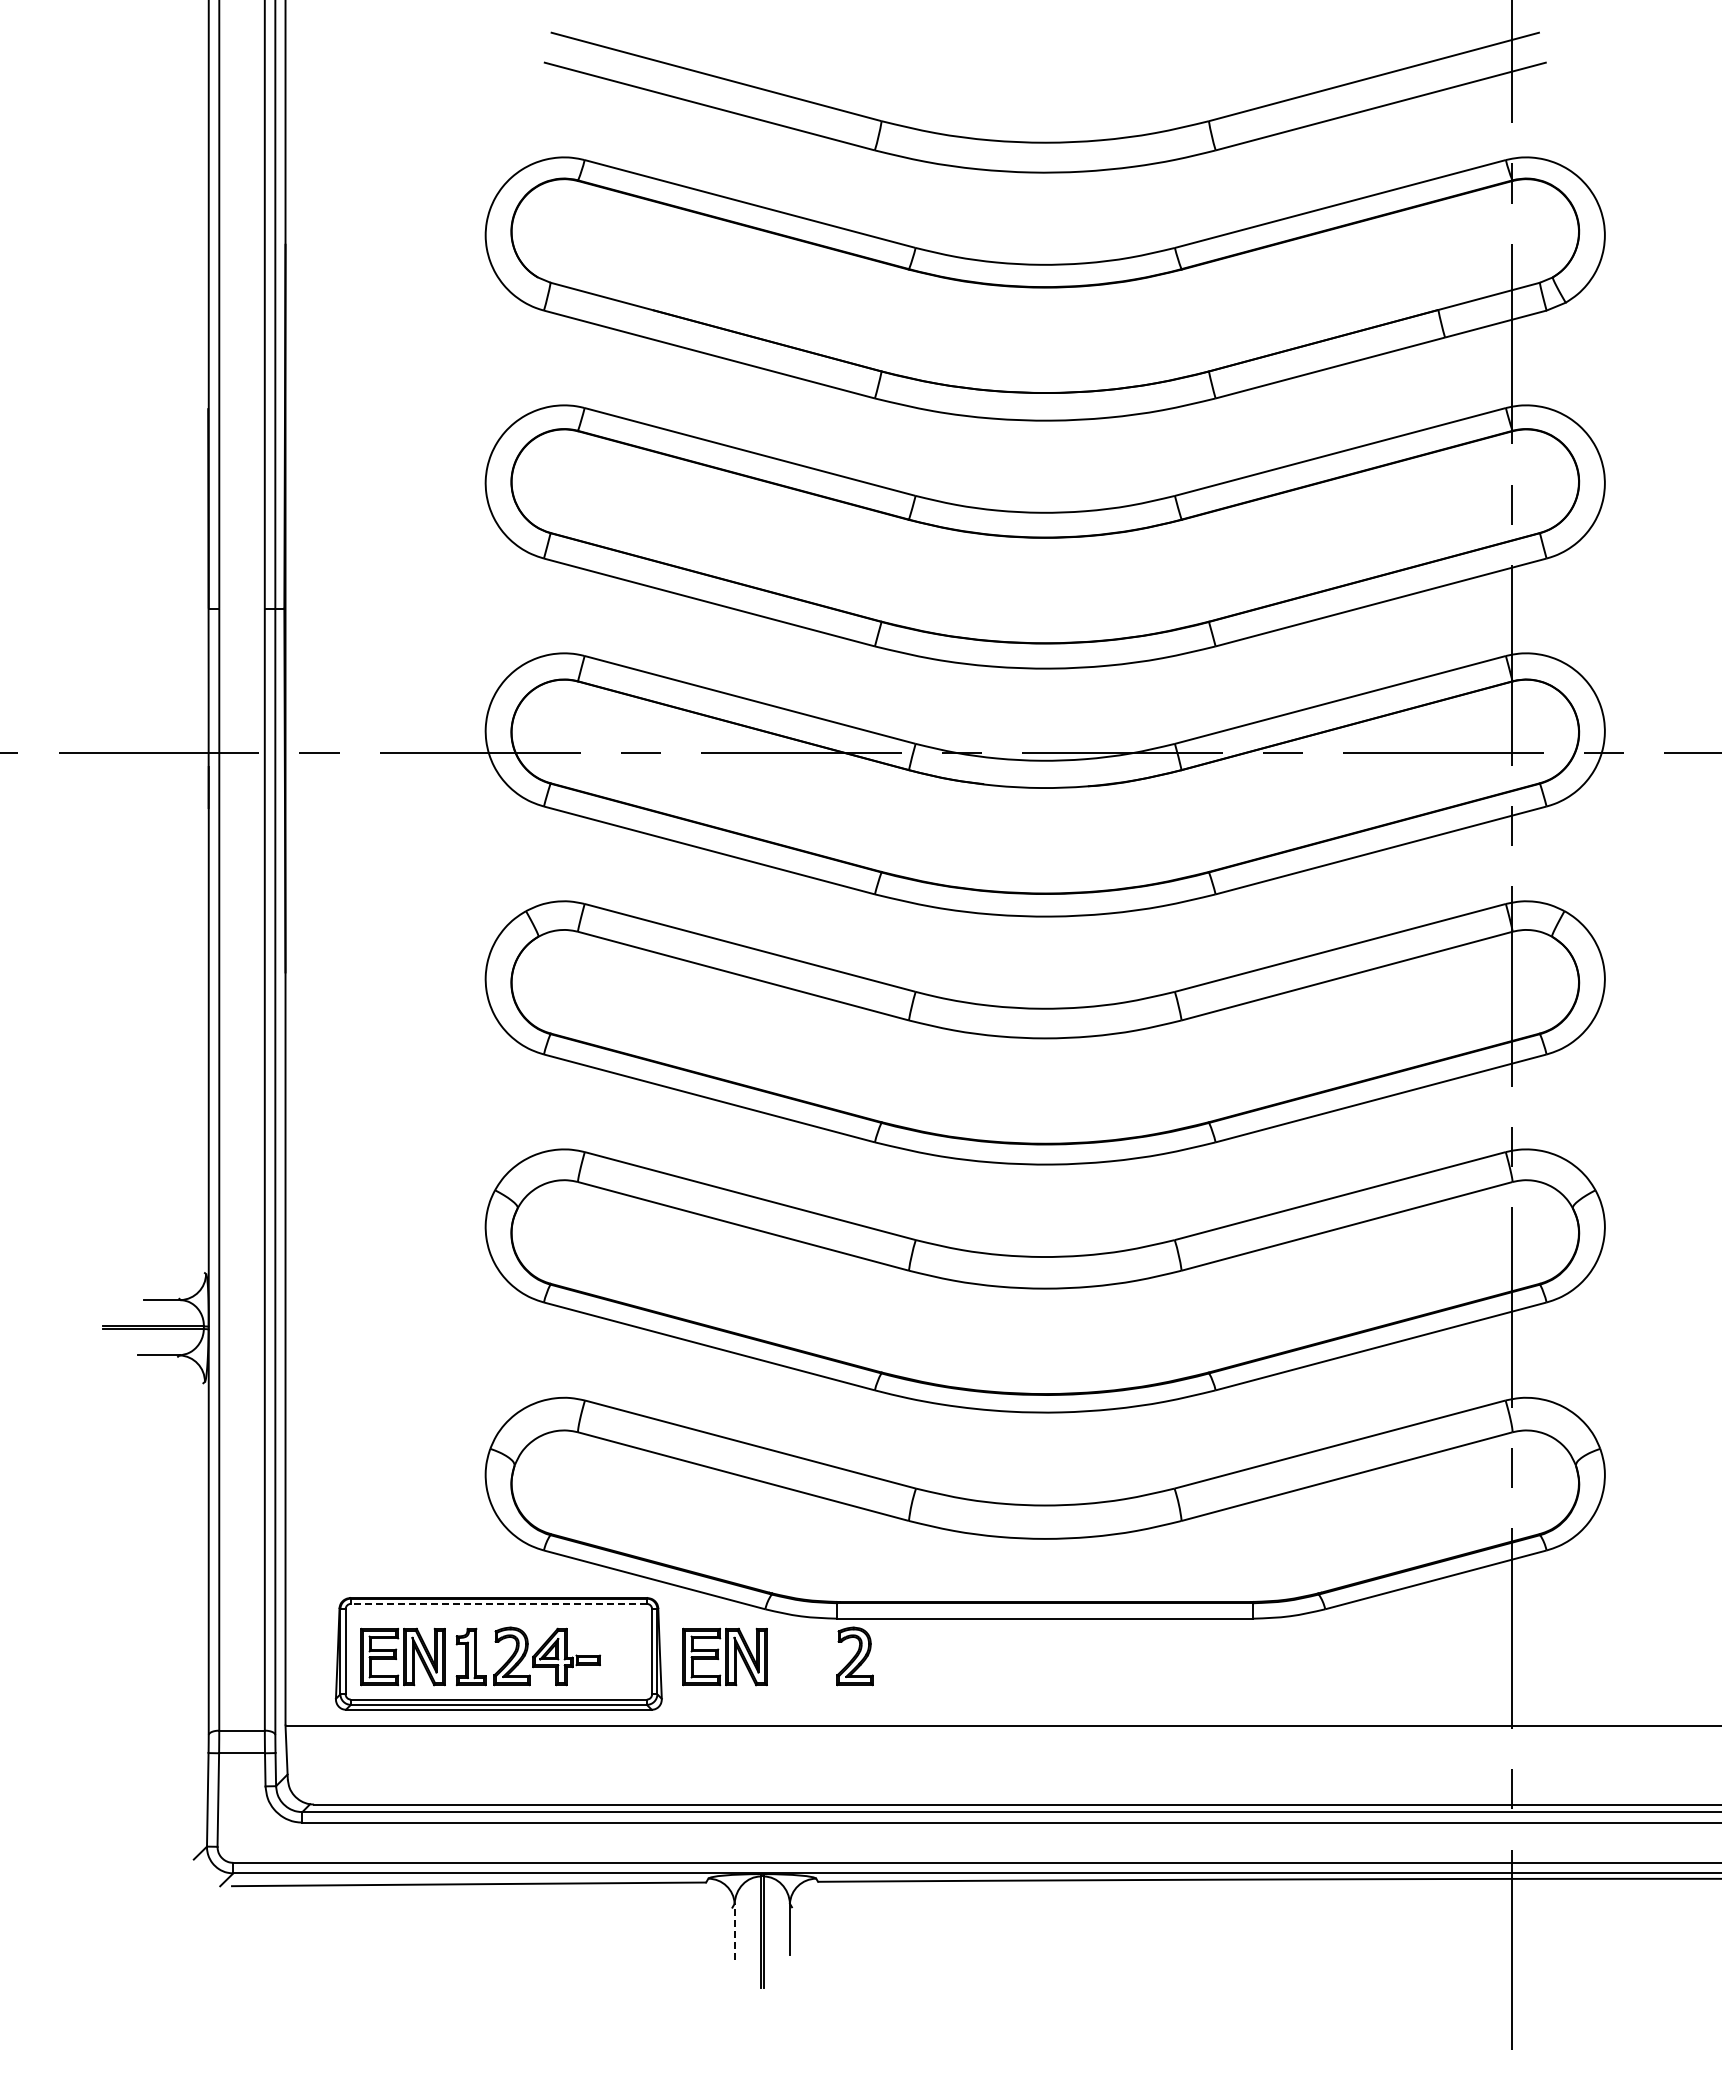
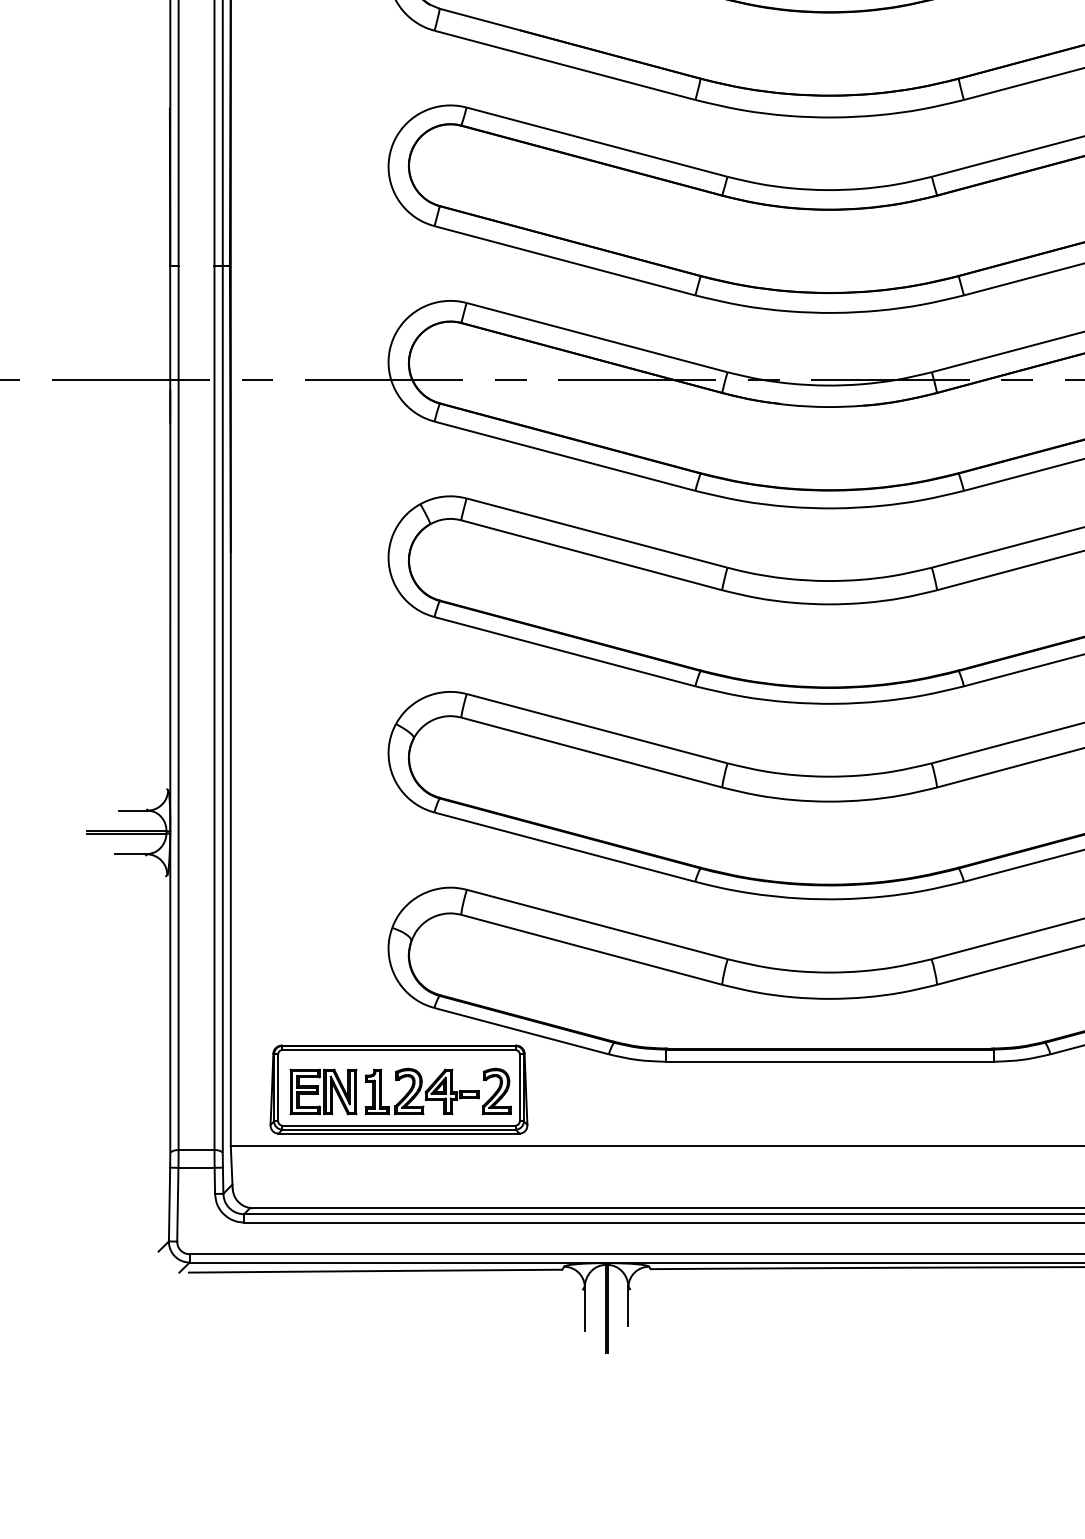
line: (498, 1603) -> (398, 1049), dashed -> solid
part: (724, 1656) -> (576, 1091), removed
part: (854, 1656) -> (496, 1091), moved
line: (734, 1931) -> (584, 1308), dashed -> solid

